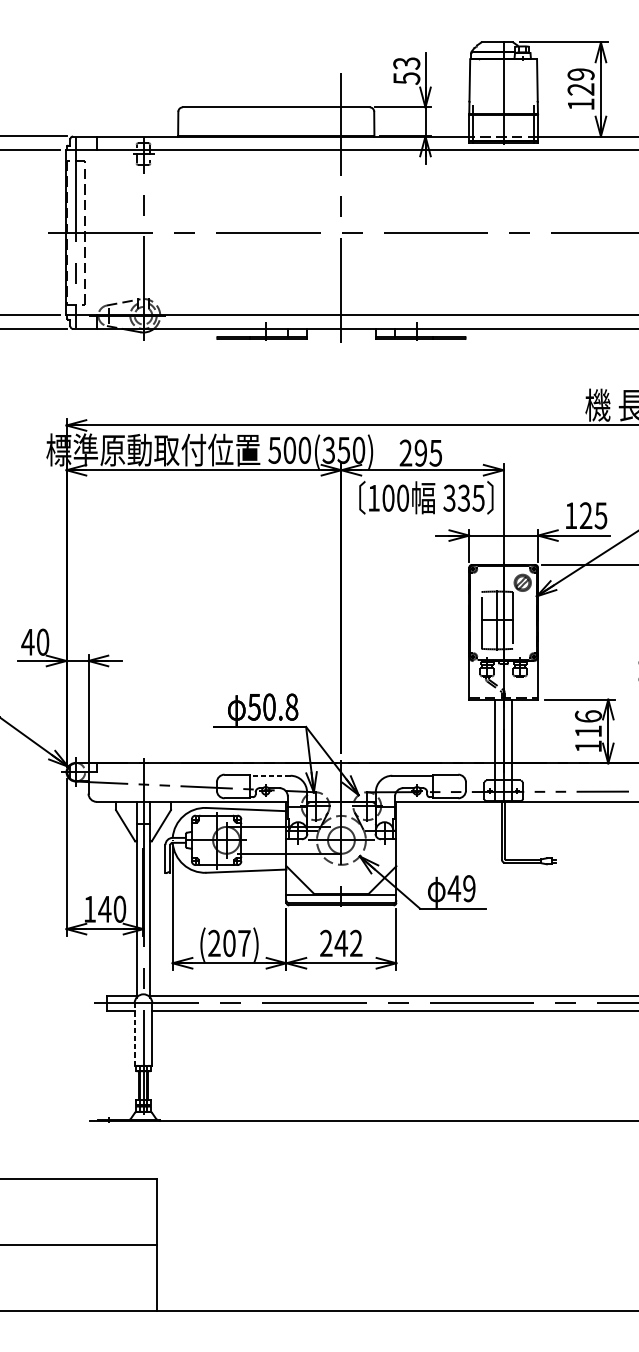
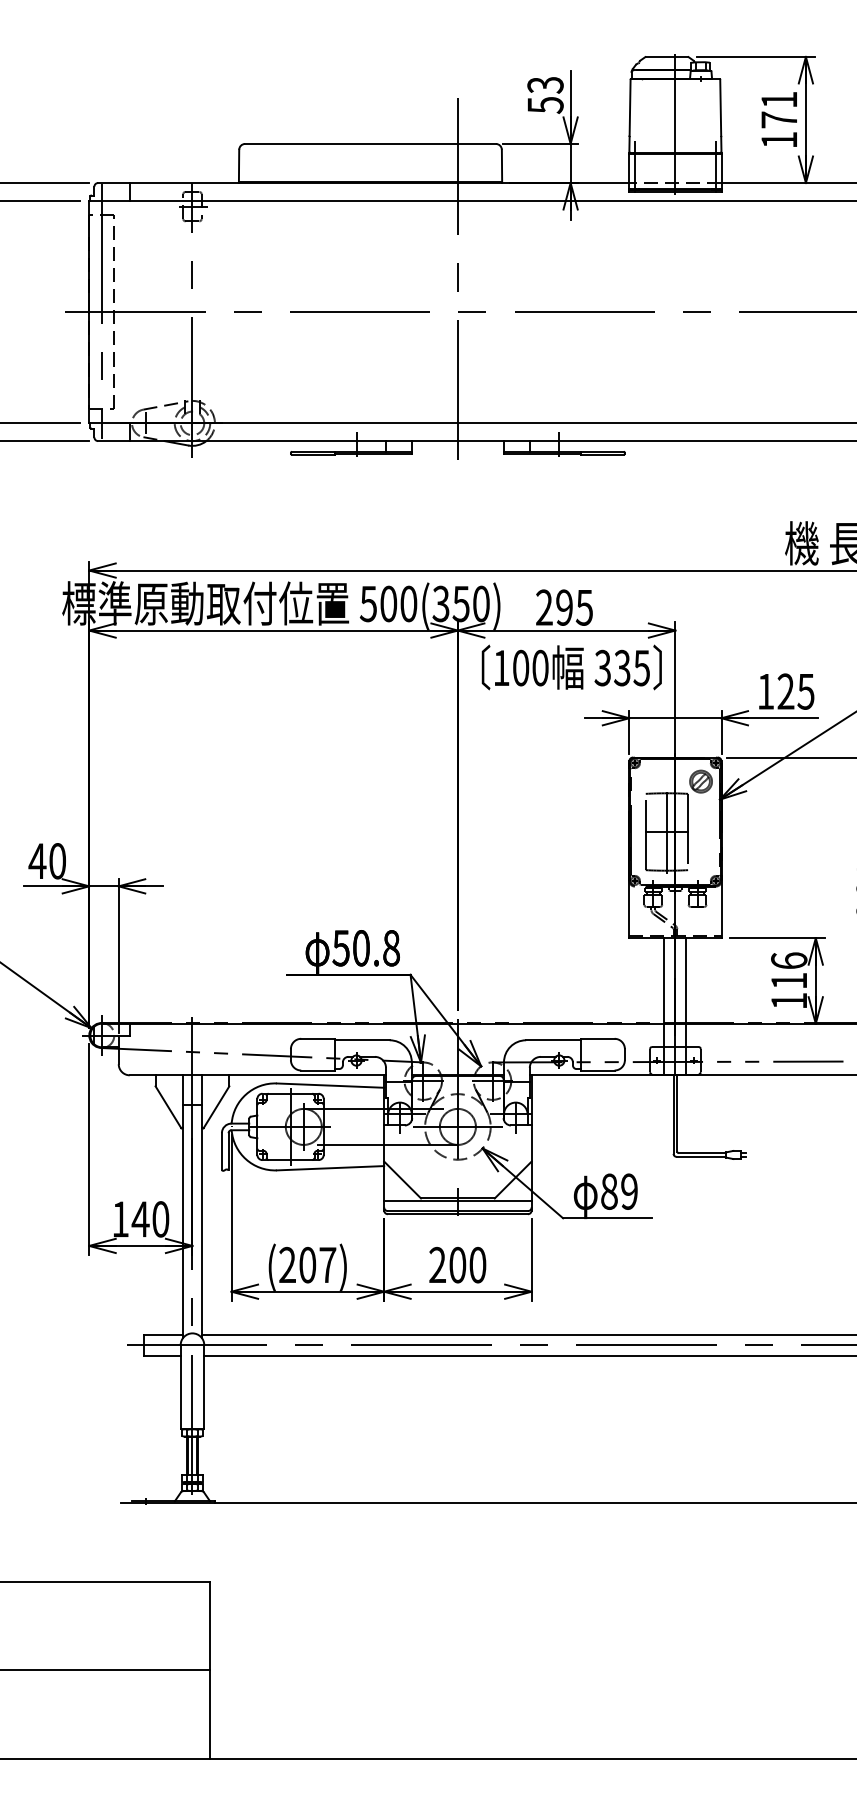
text: (581, 81) -> (779, 109), 129 -> 171
line: (269, 775) -> (361, 1040), dashed -> solid
text: (454, 888) -> (609, 1191), 49 -> 89
text: (348, 942) -> (467, 1264), 242 -> 200
line: (134, 1034) -> (180, 1387), dashed -> solid

